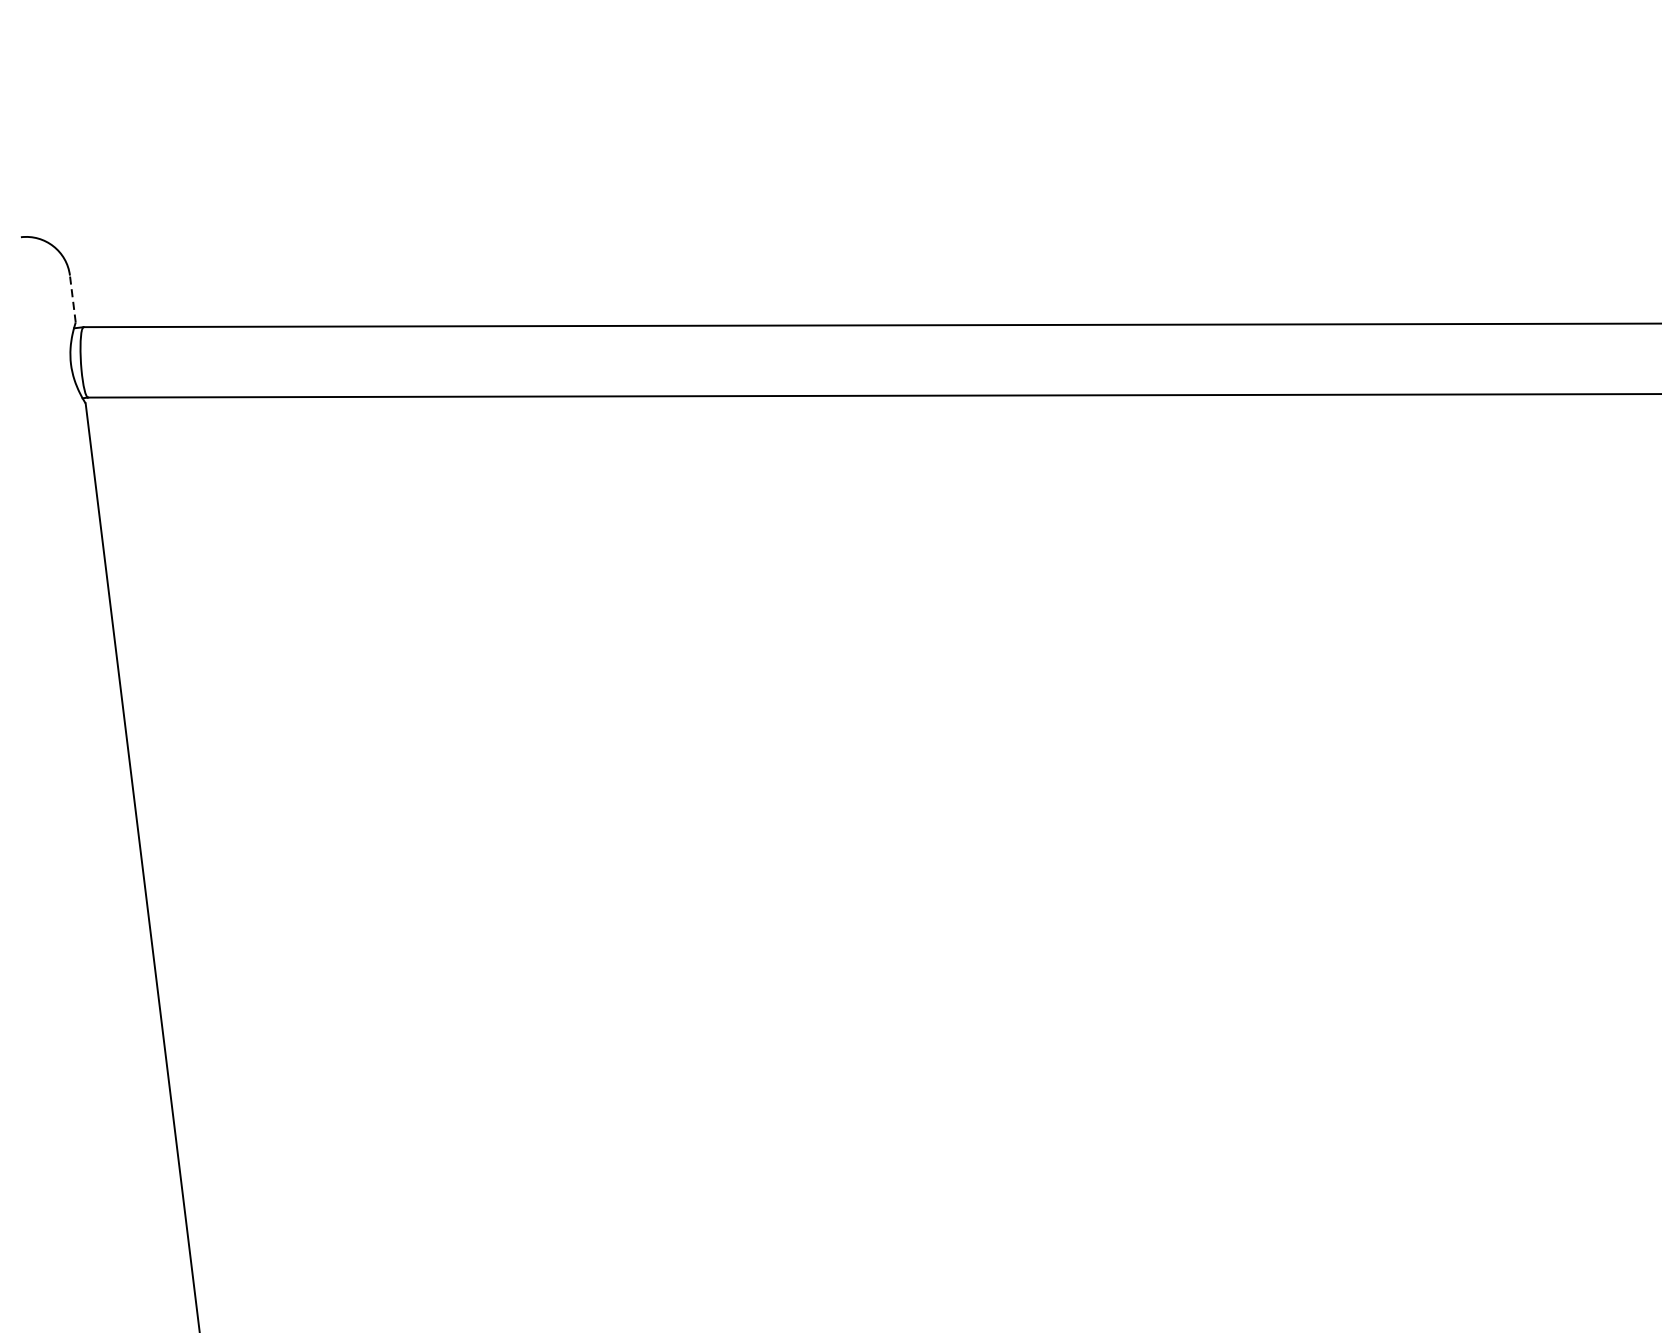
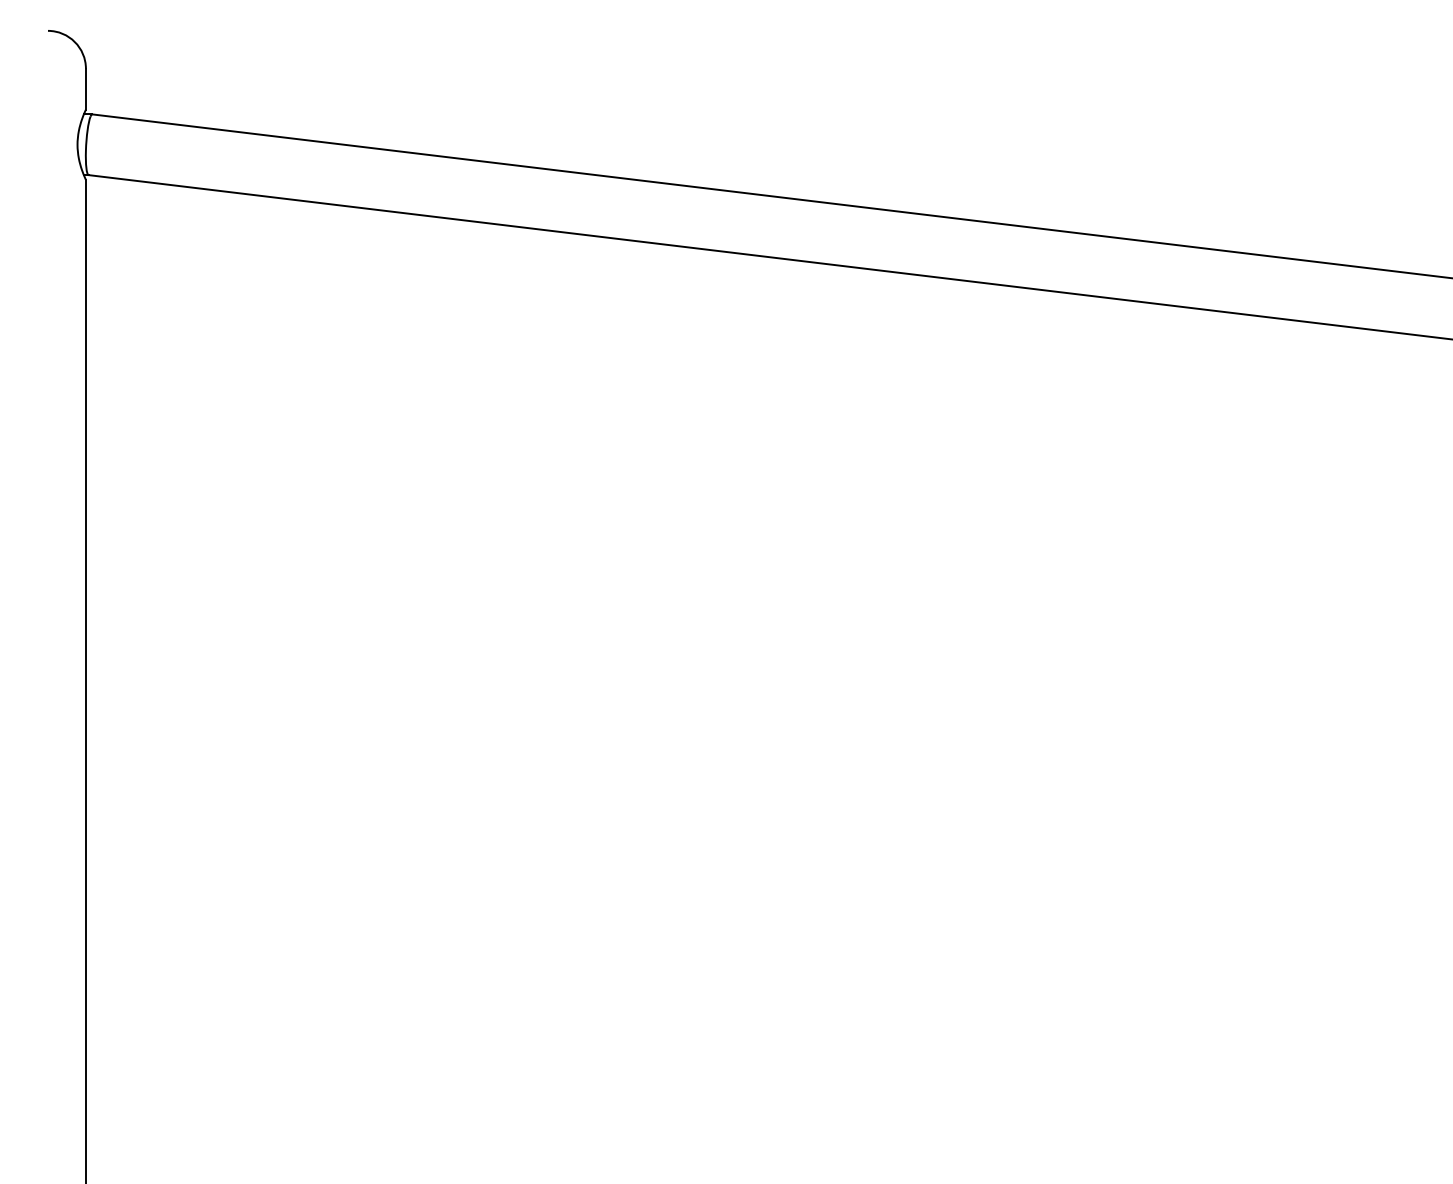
line: (72, 298) -> (85, 88), dashed -> solid

